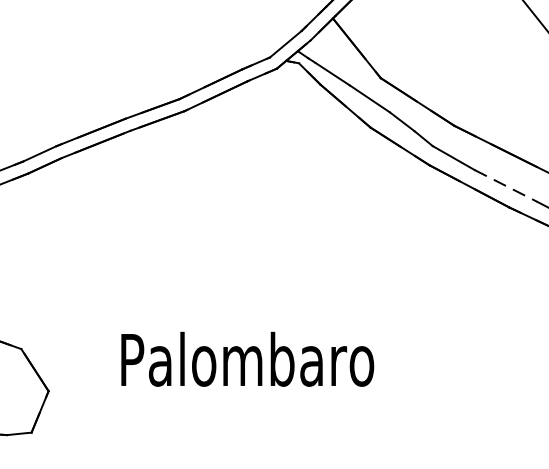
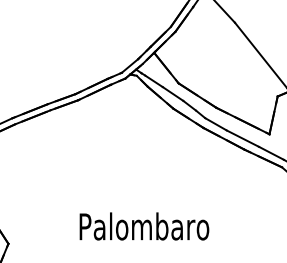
line: (507, 185) -> (243, 138), dashed -> solid
text: (247, 359) -> (144, 226), moved

